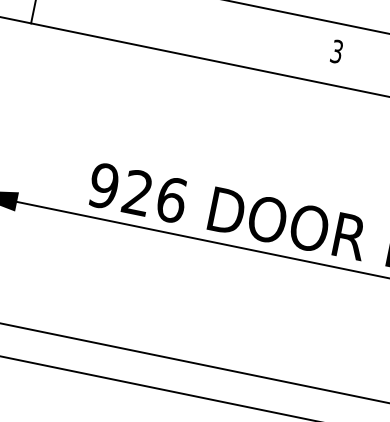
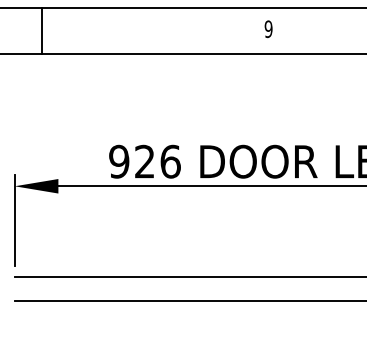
text: (336, 50) -> (268, 28), 3 -> 9

